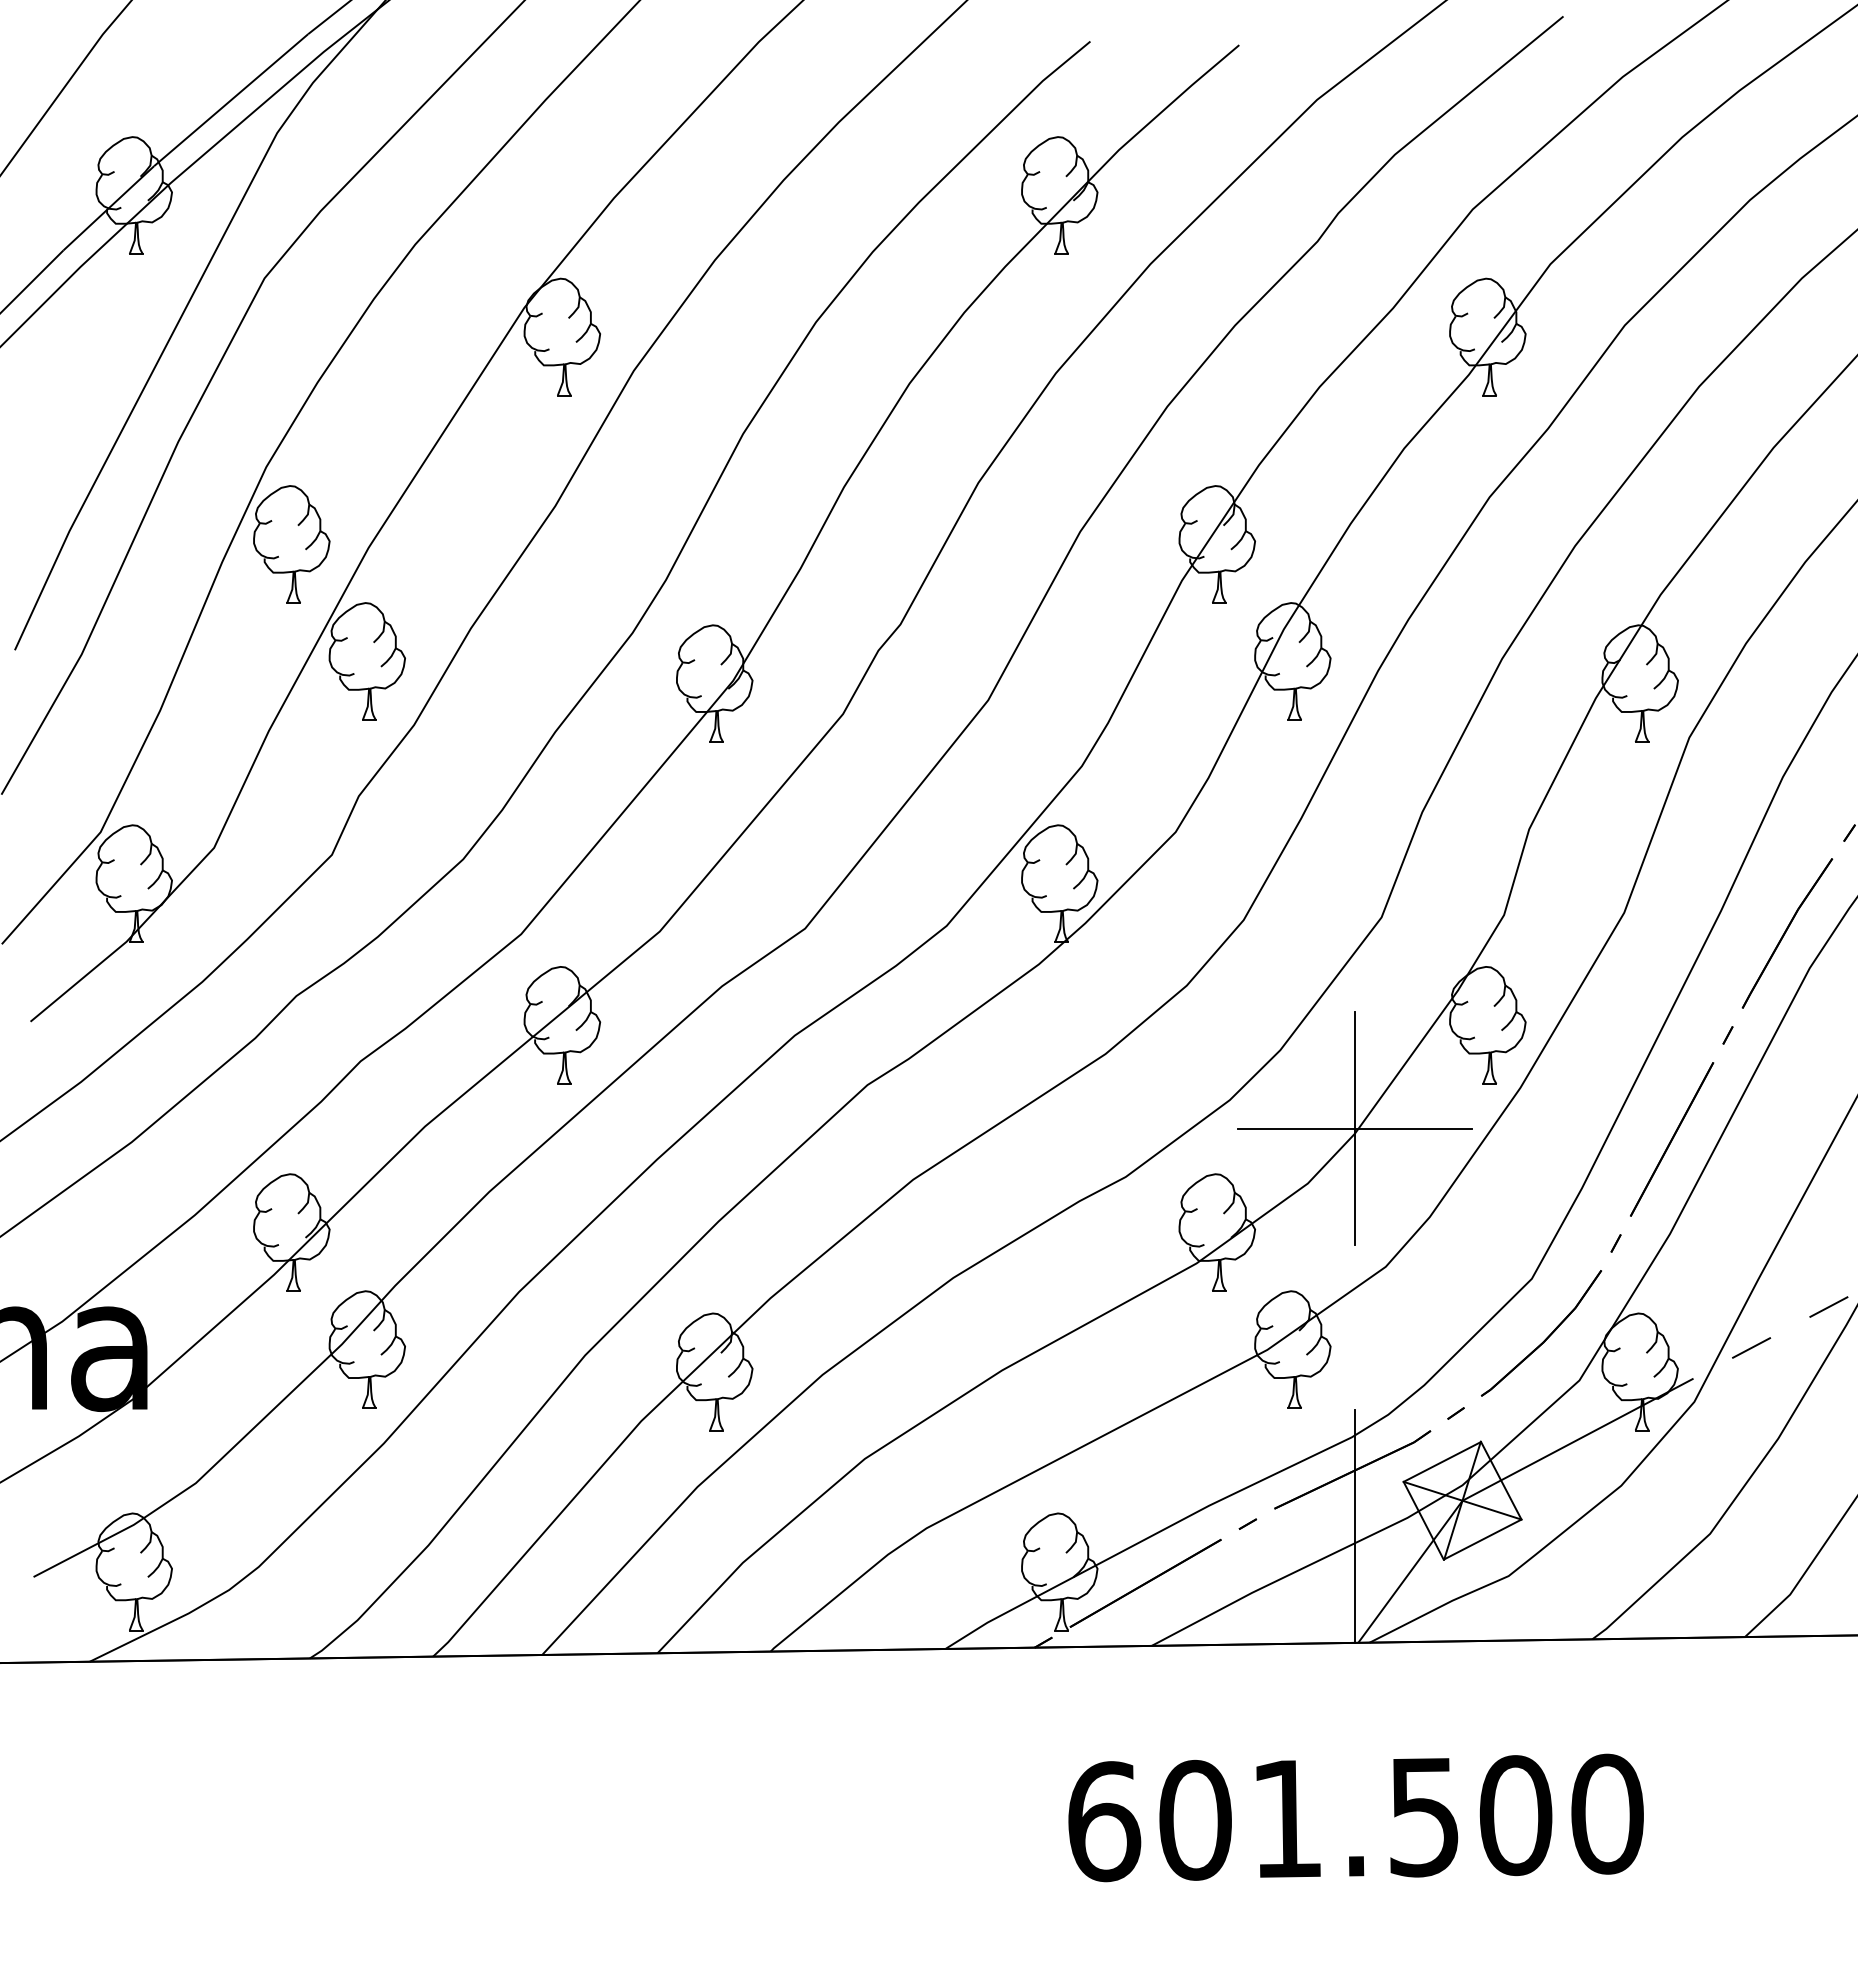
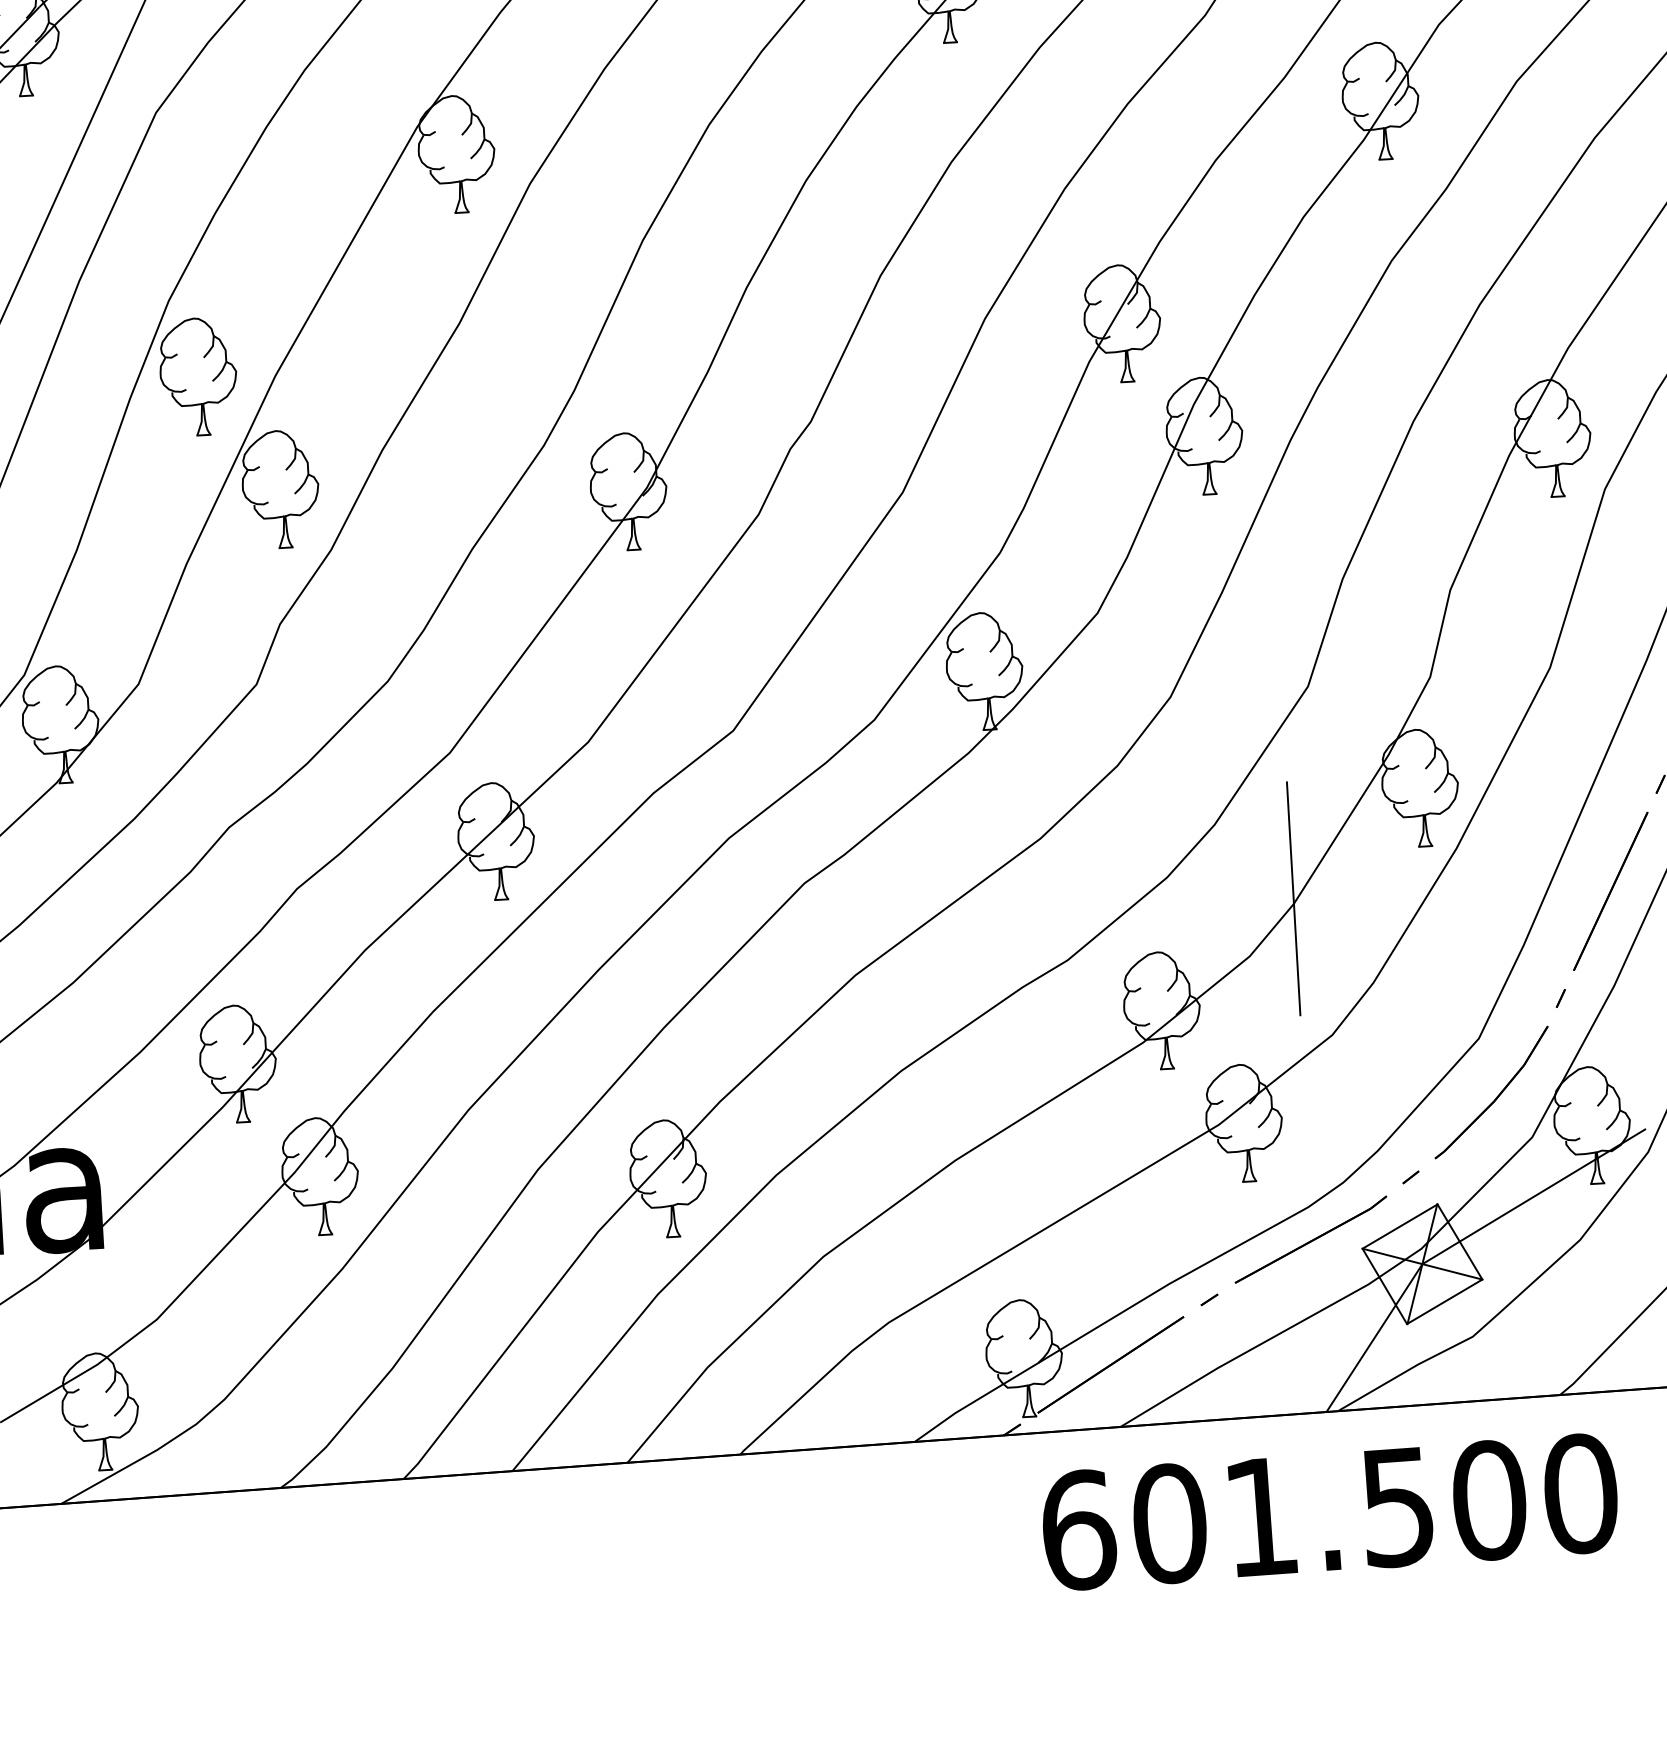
line: (1354, 1128) -> (1293, 898), removed
line: (1355, 1525) -> (1317, 1295), removed
text: (1355, 1817) -> (1329, 1511), moved

